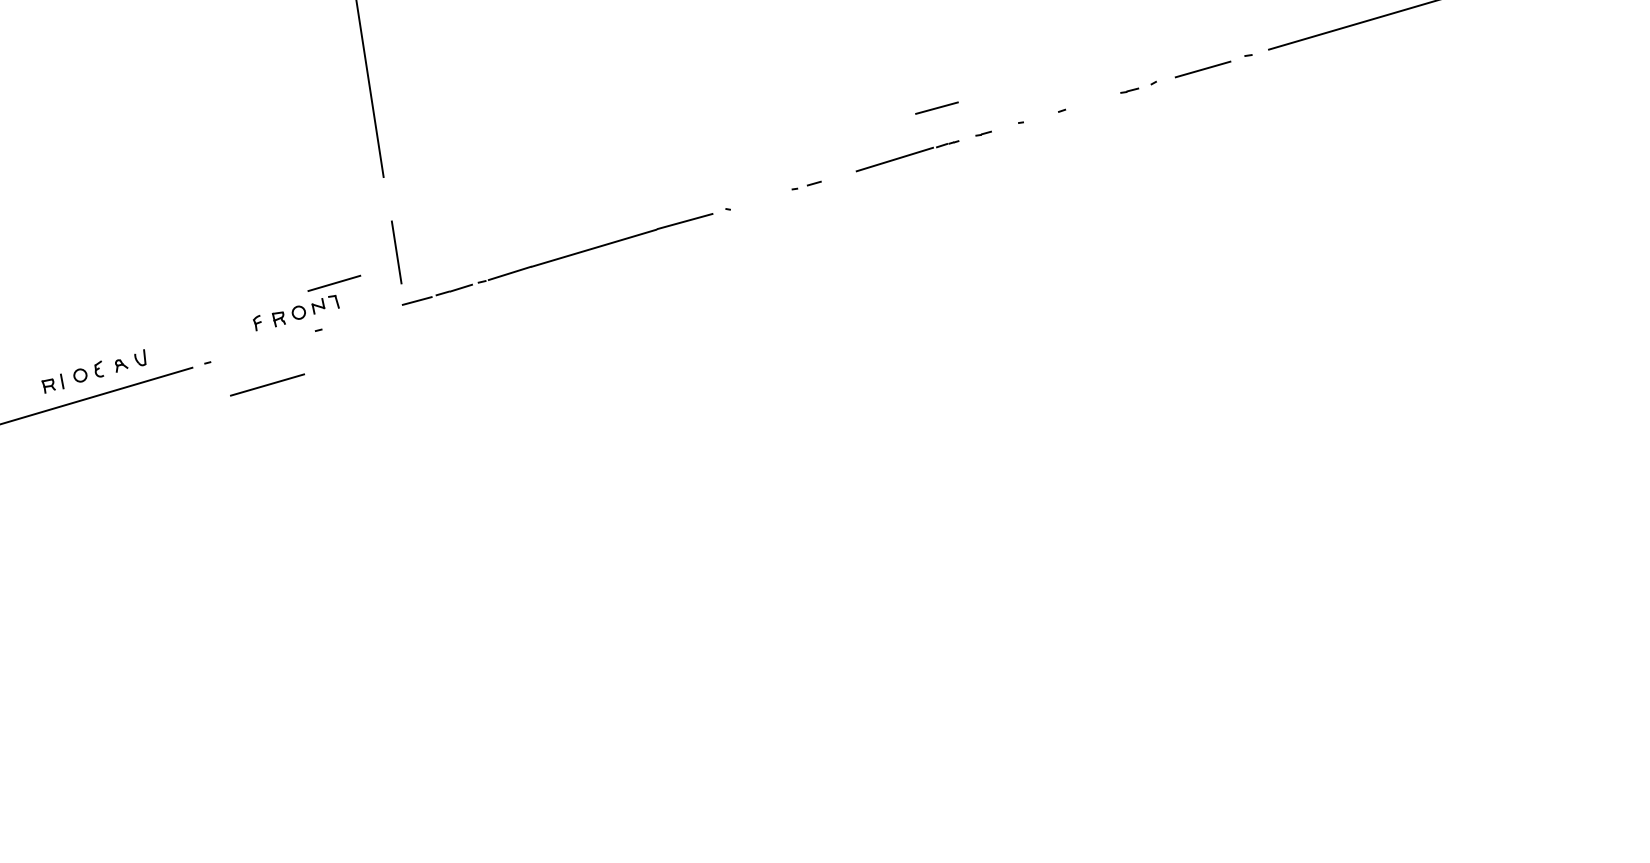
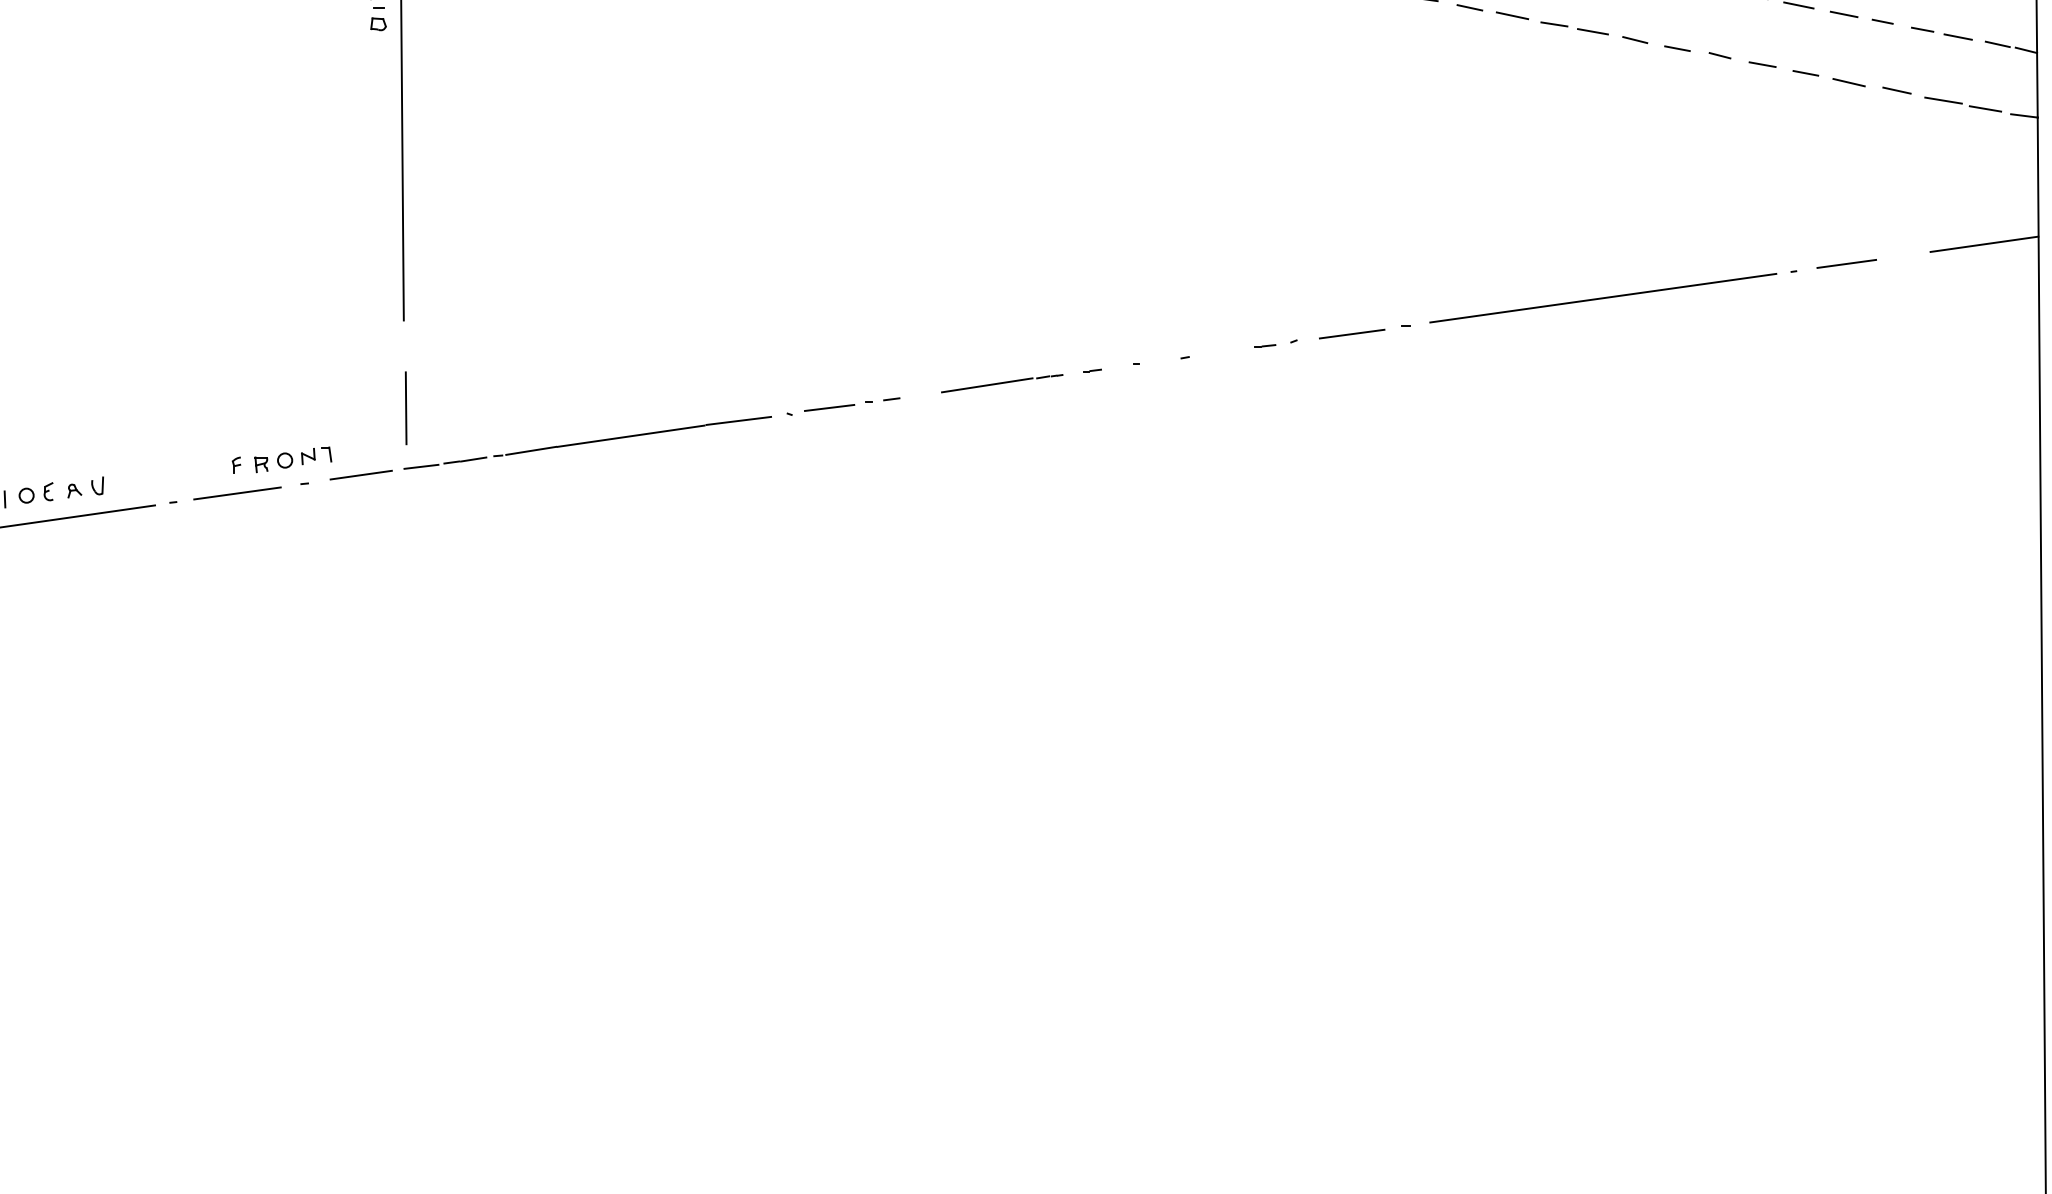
line: (936, 107) -> (829, 407), moved
line: (333, 282) -> (360, 474), moved
line: (267, 385) -> (237, 493), moved

